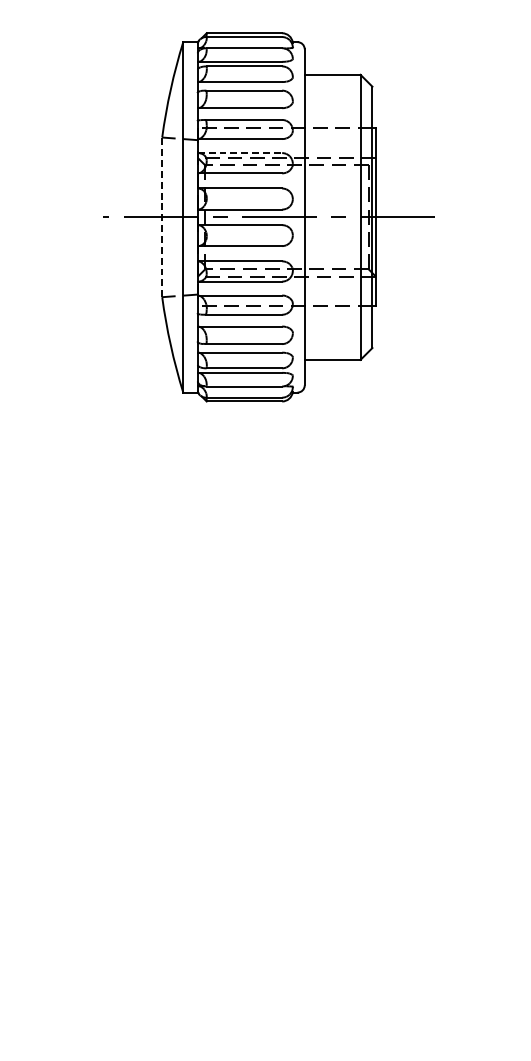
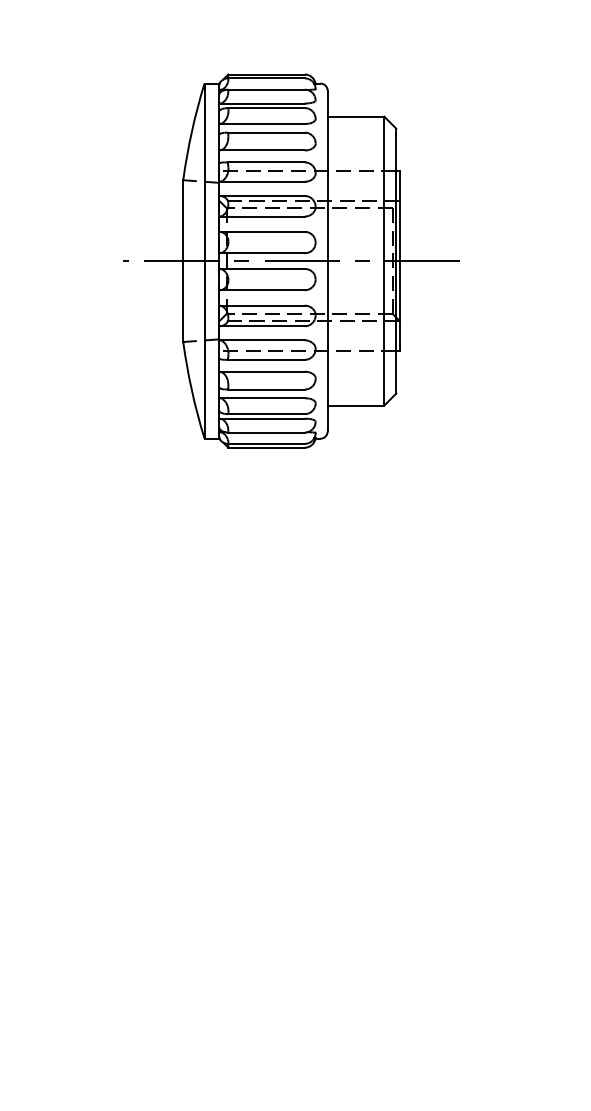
line: (240, 152) -> (262, 195), dashed -> solid
line: (162, 217) -> (183, 261), dashed -> solid

